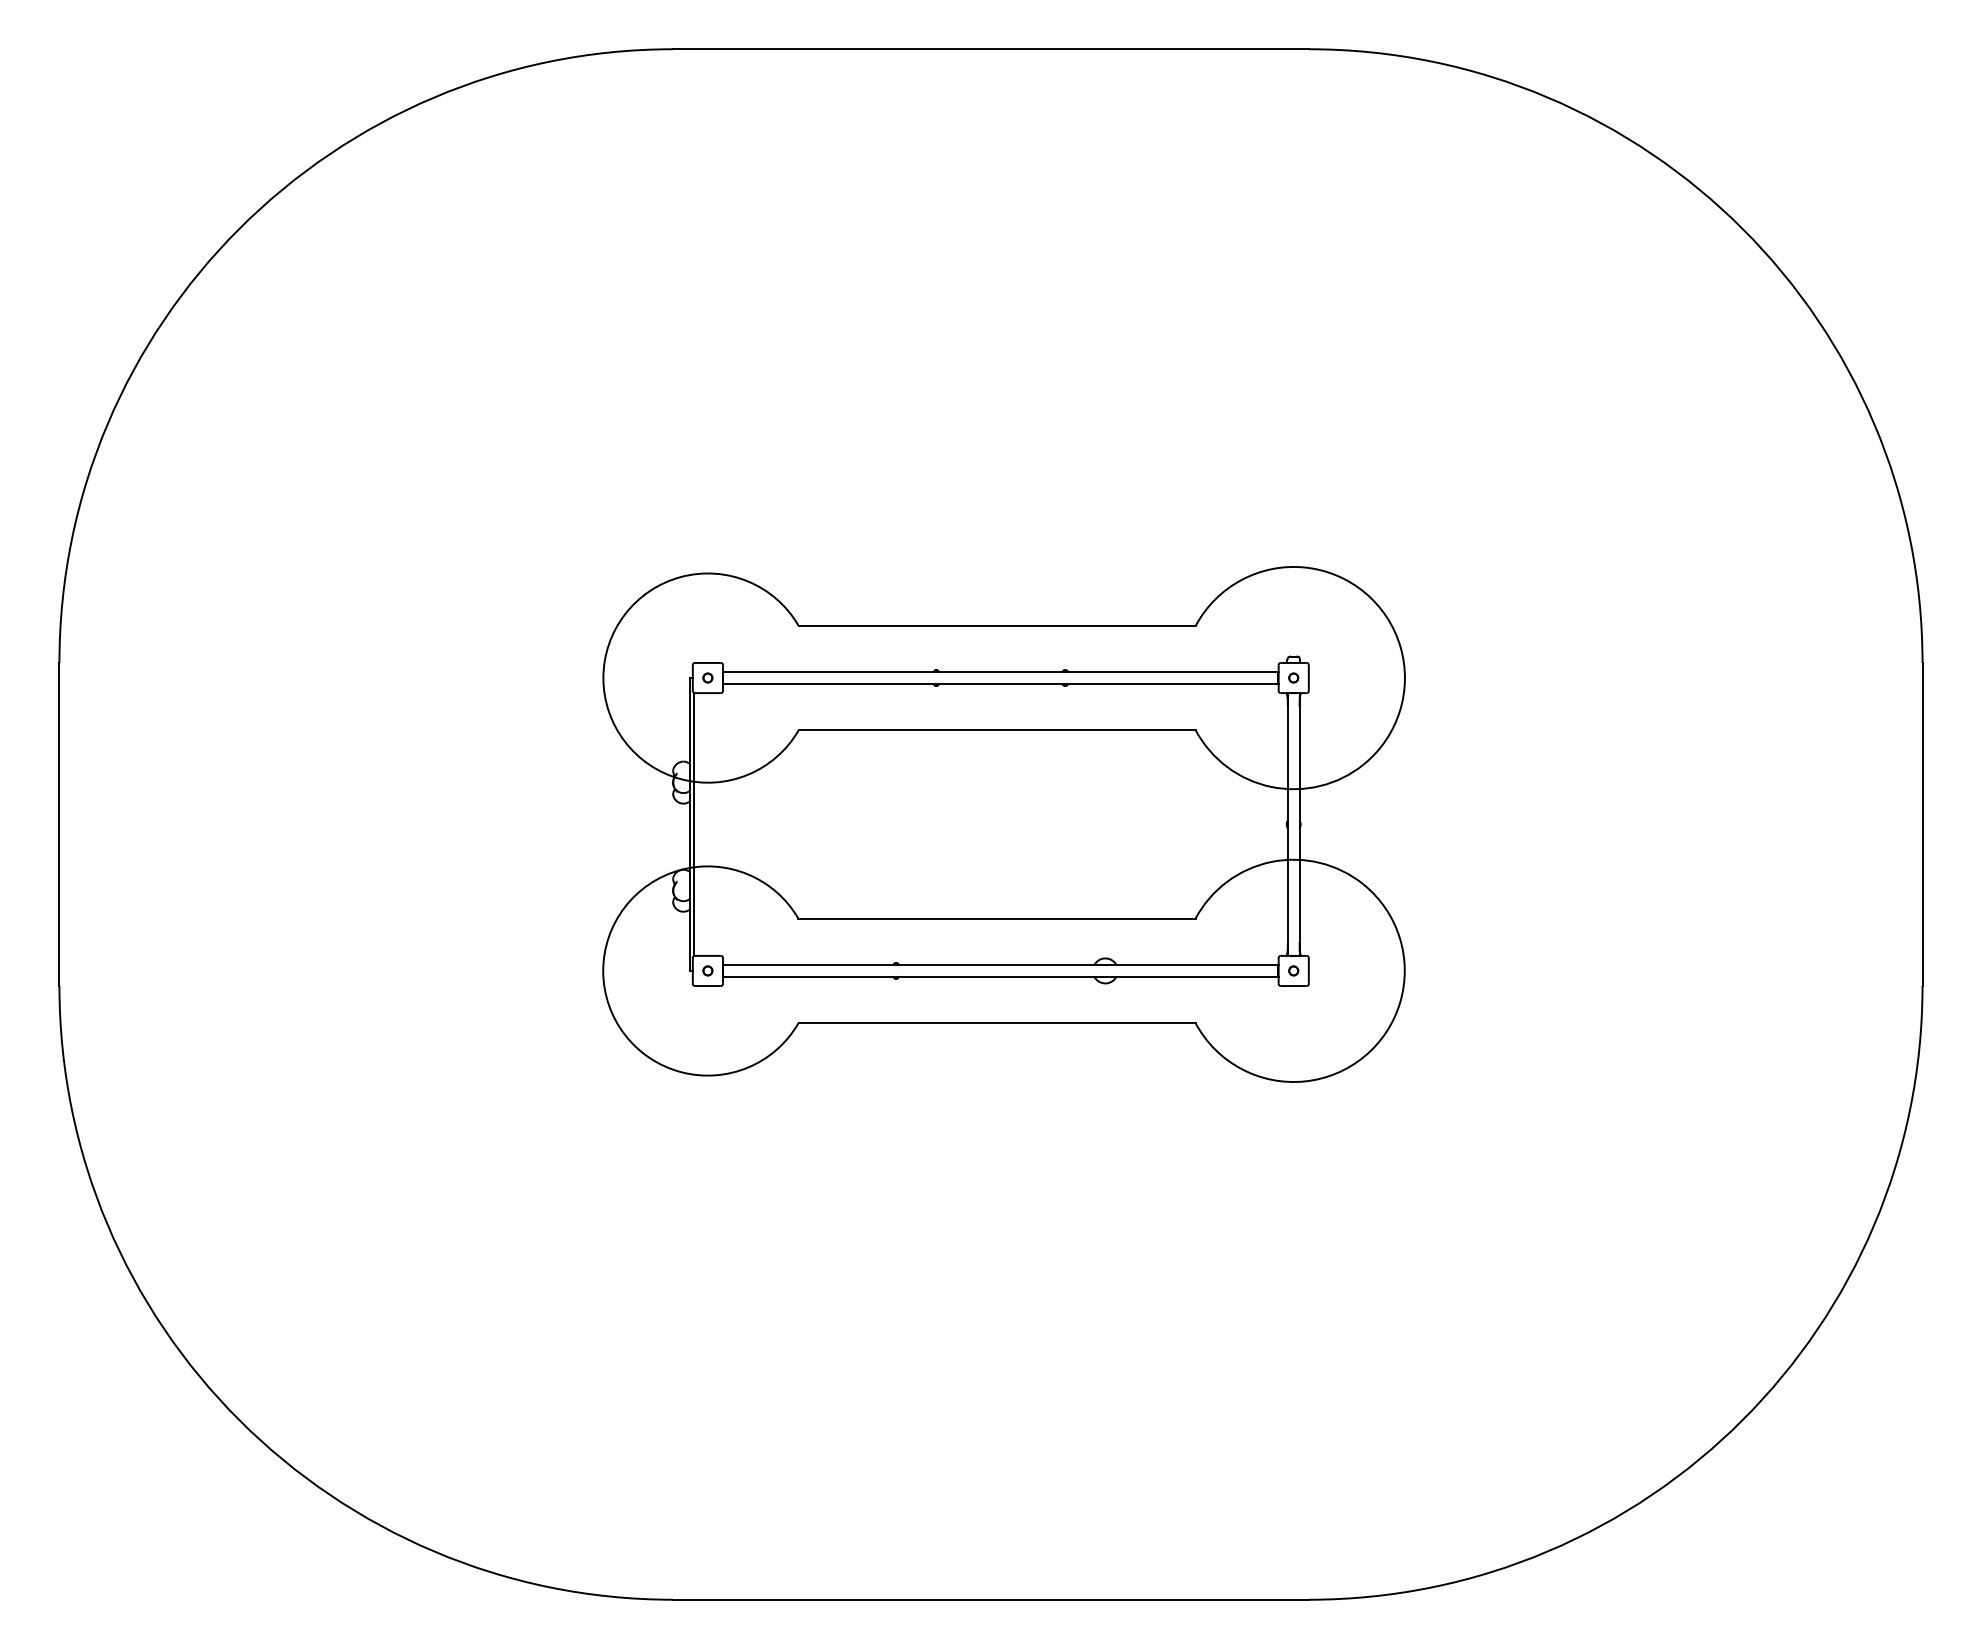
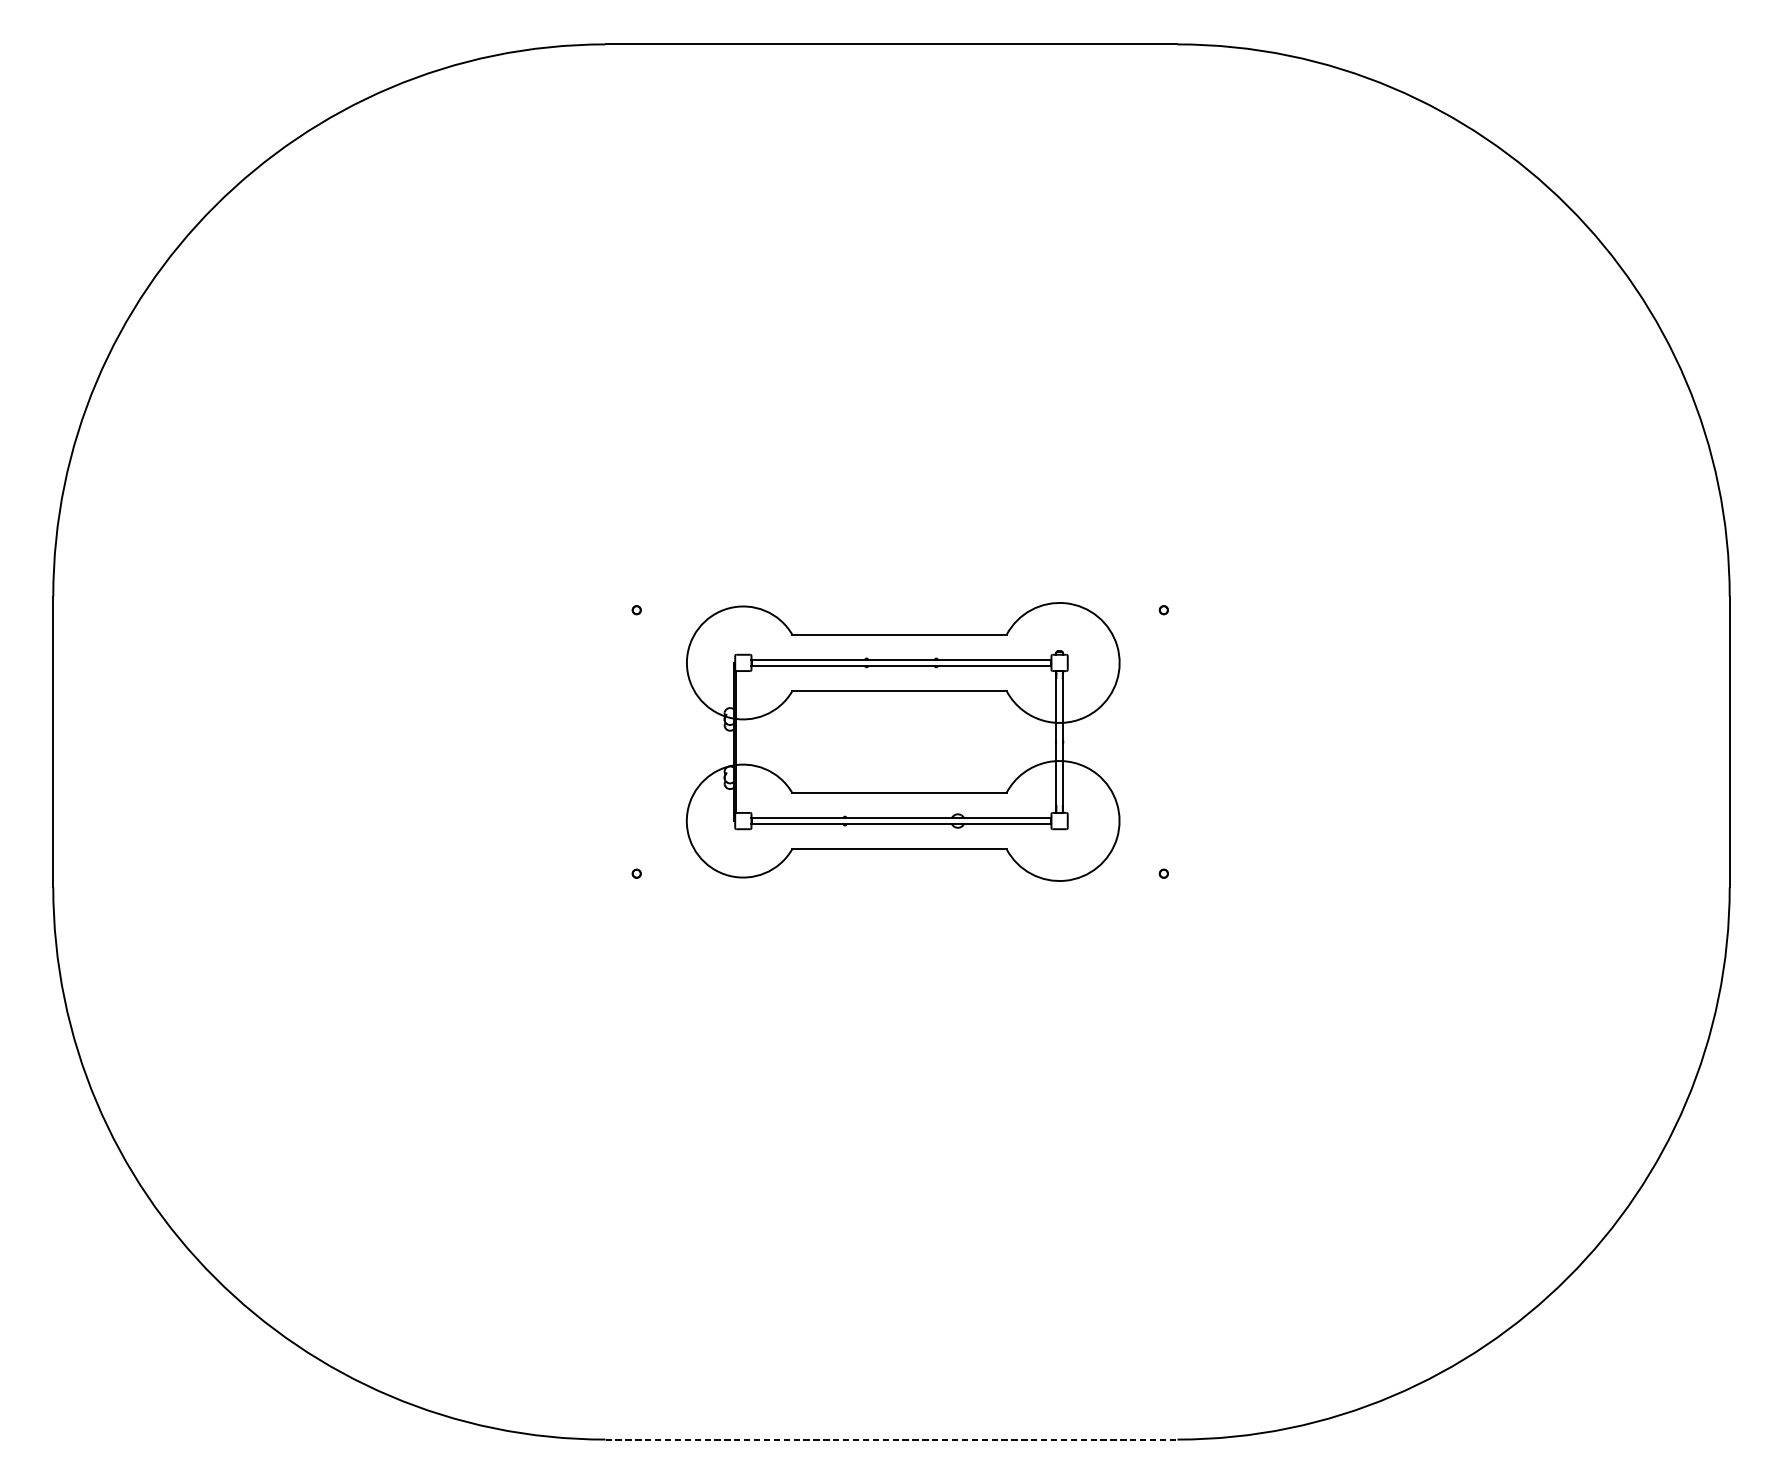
part: (1003, 824) -> (902, 742), size x0.6
line: (991, 1599) -> (891, 1439), solid -> dashed

